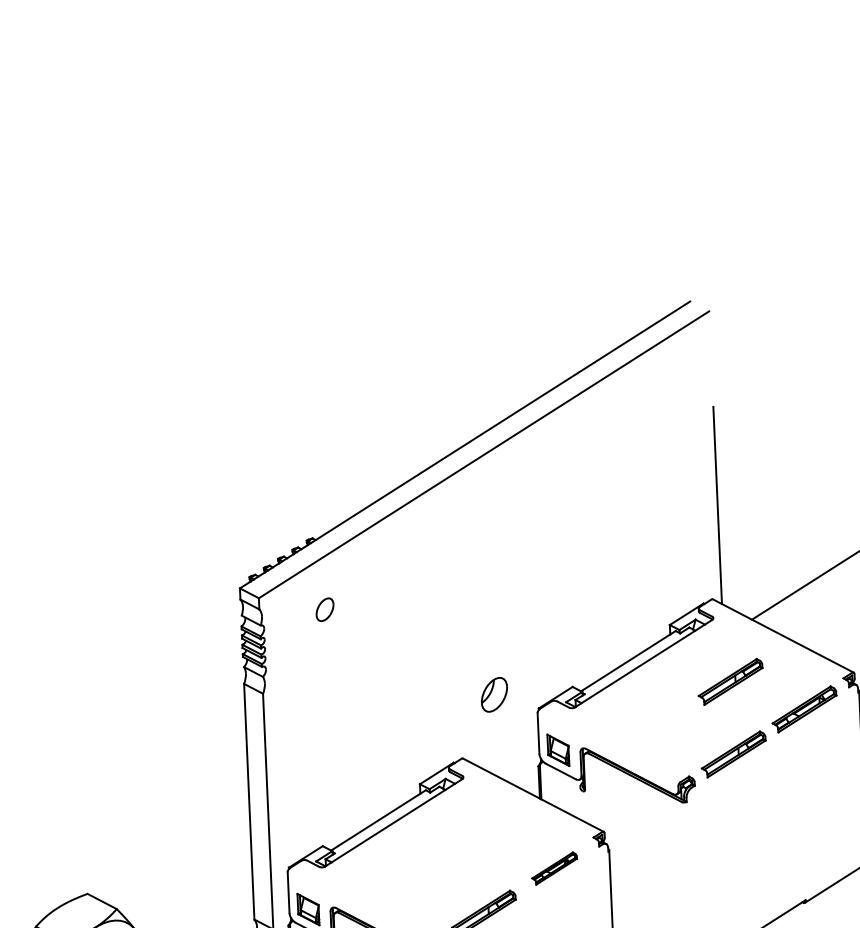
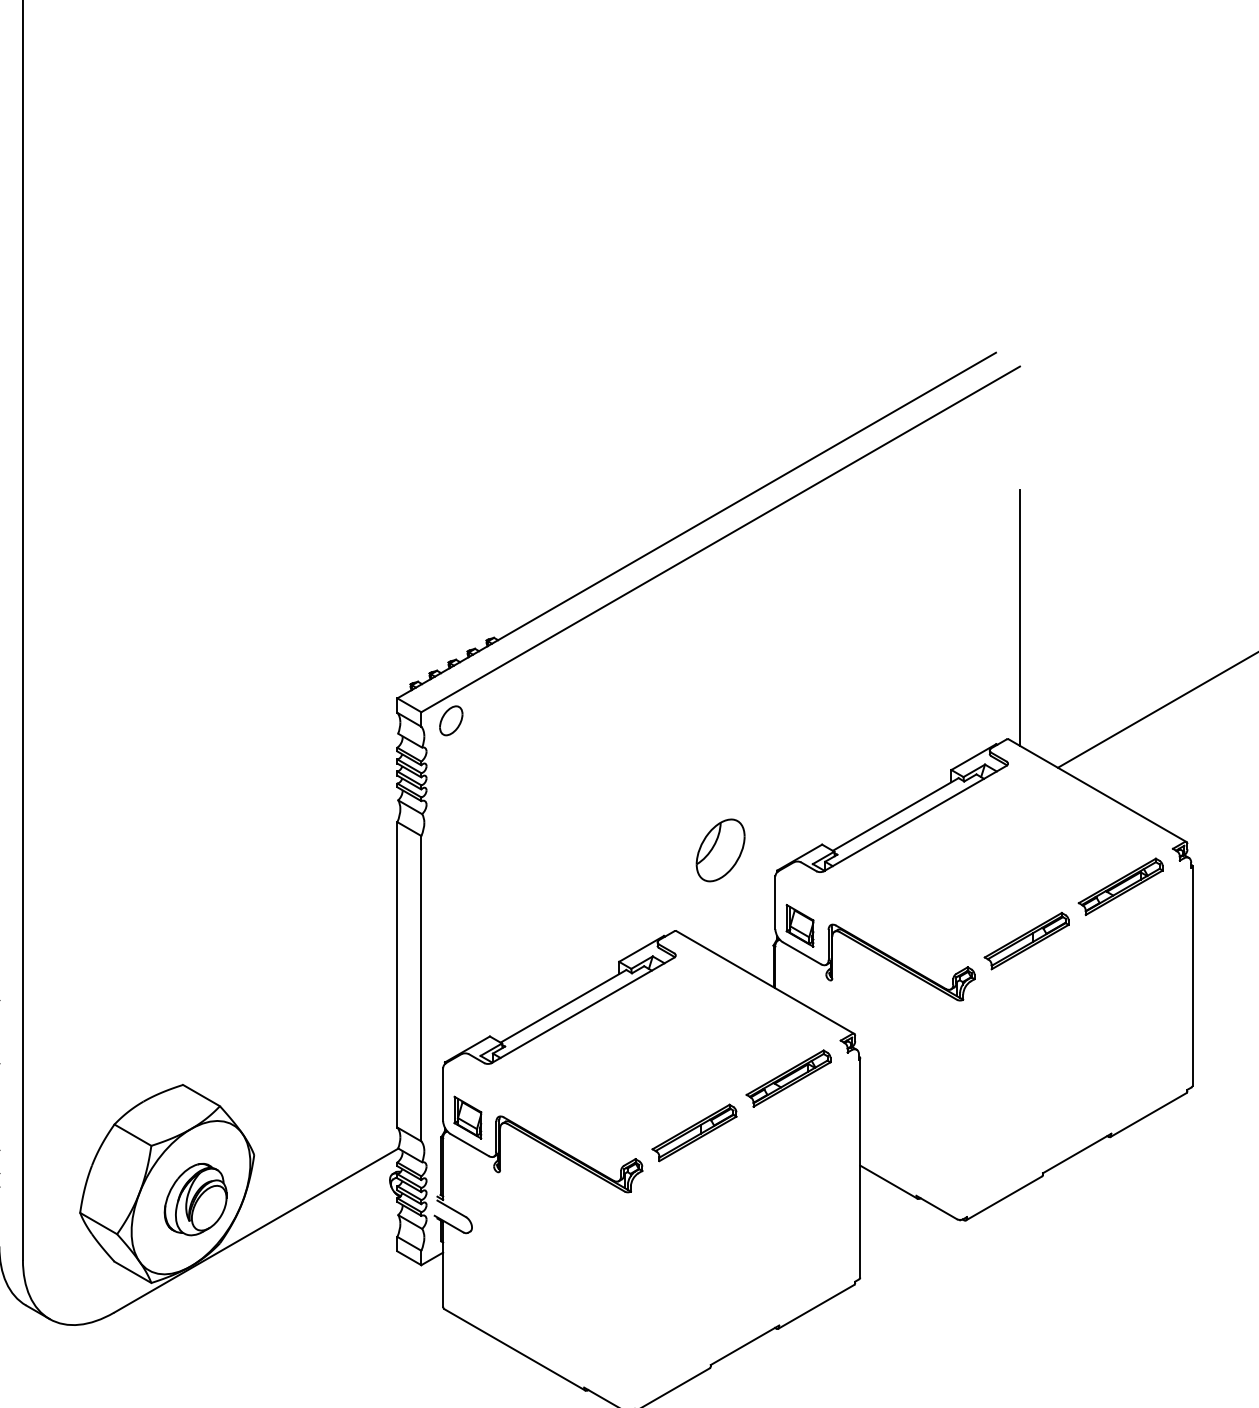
part: (325, 609) -> (451, 720), moved
part: (730, 681) -> (1026, 846), removed
part: (494, 694) -> (720, 850), size x1.43
part: (554, 868) -> (788, 1078), size x1.43

